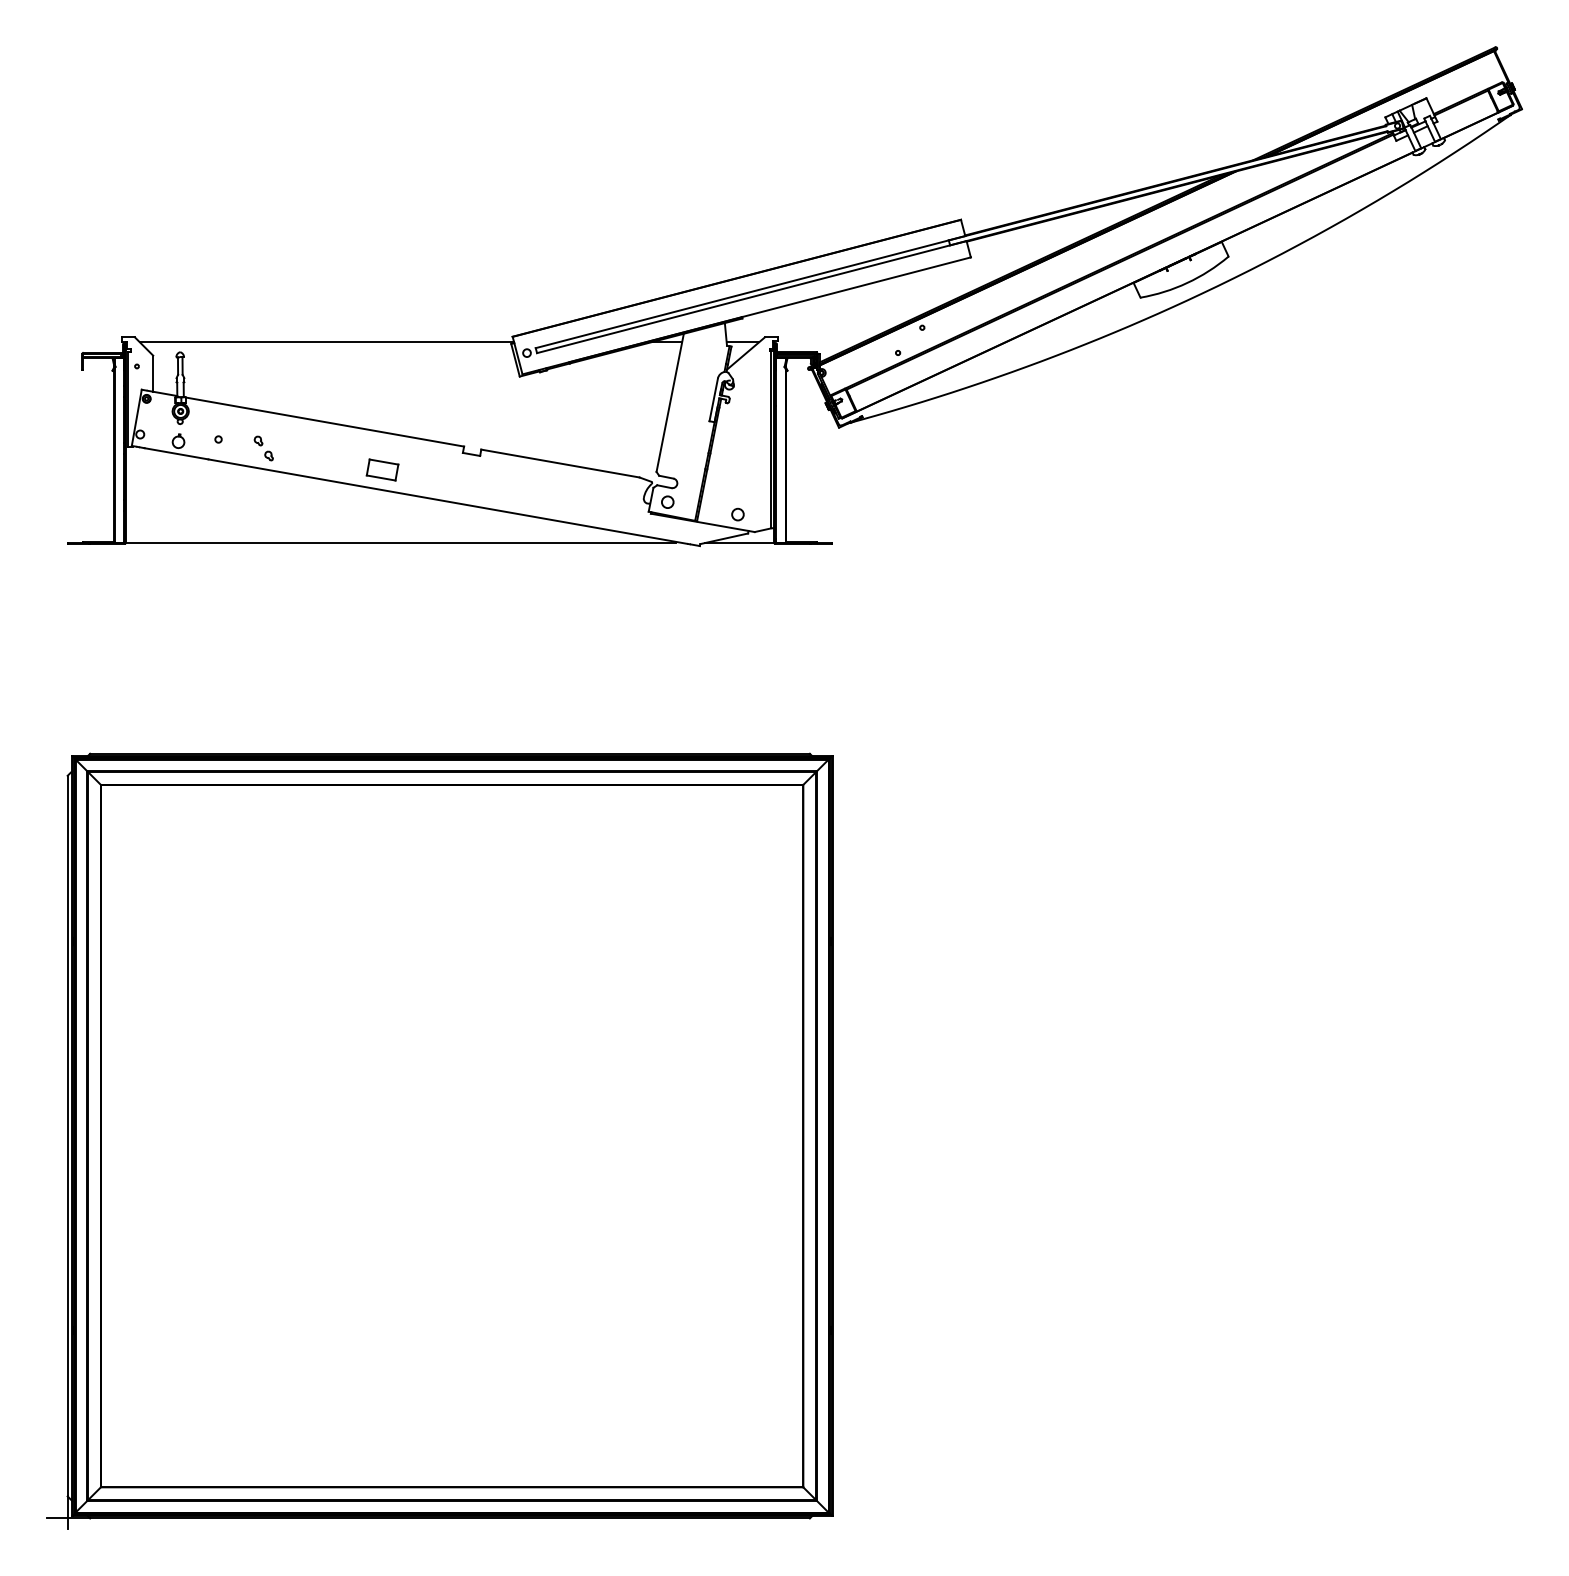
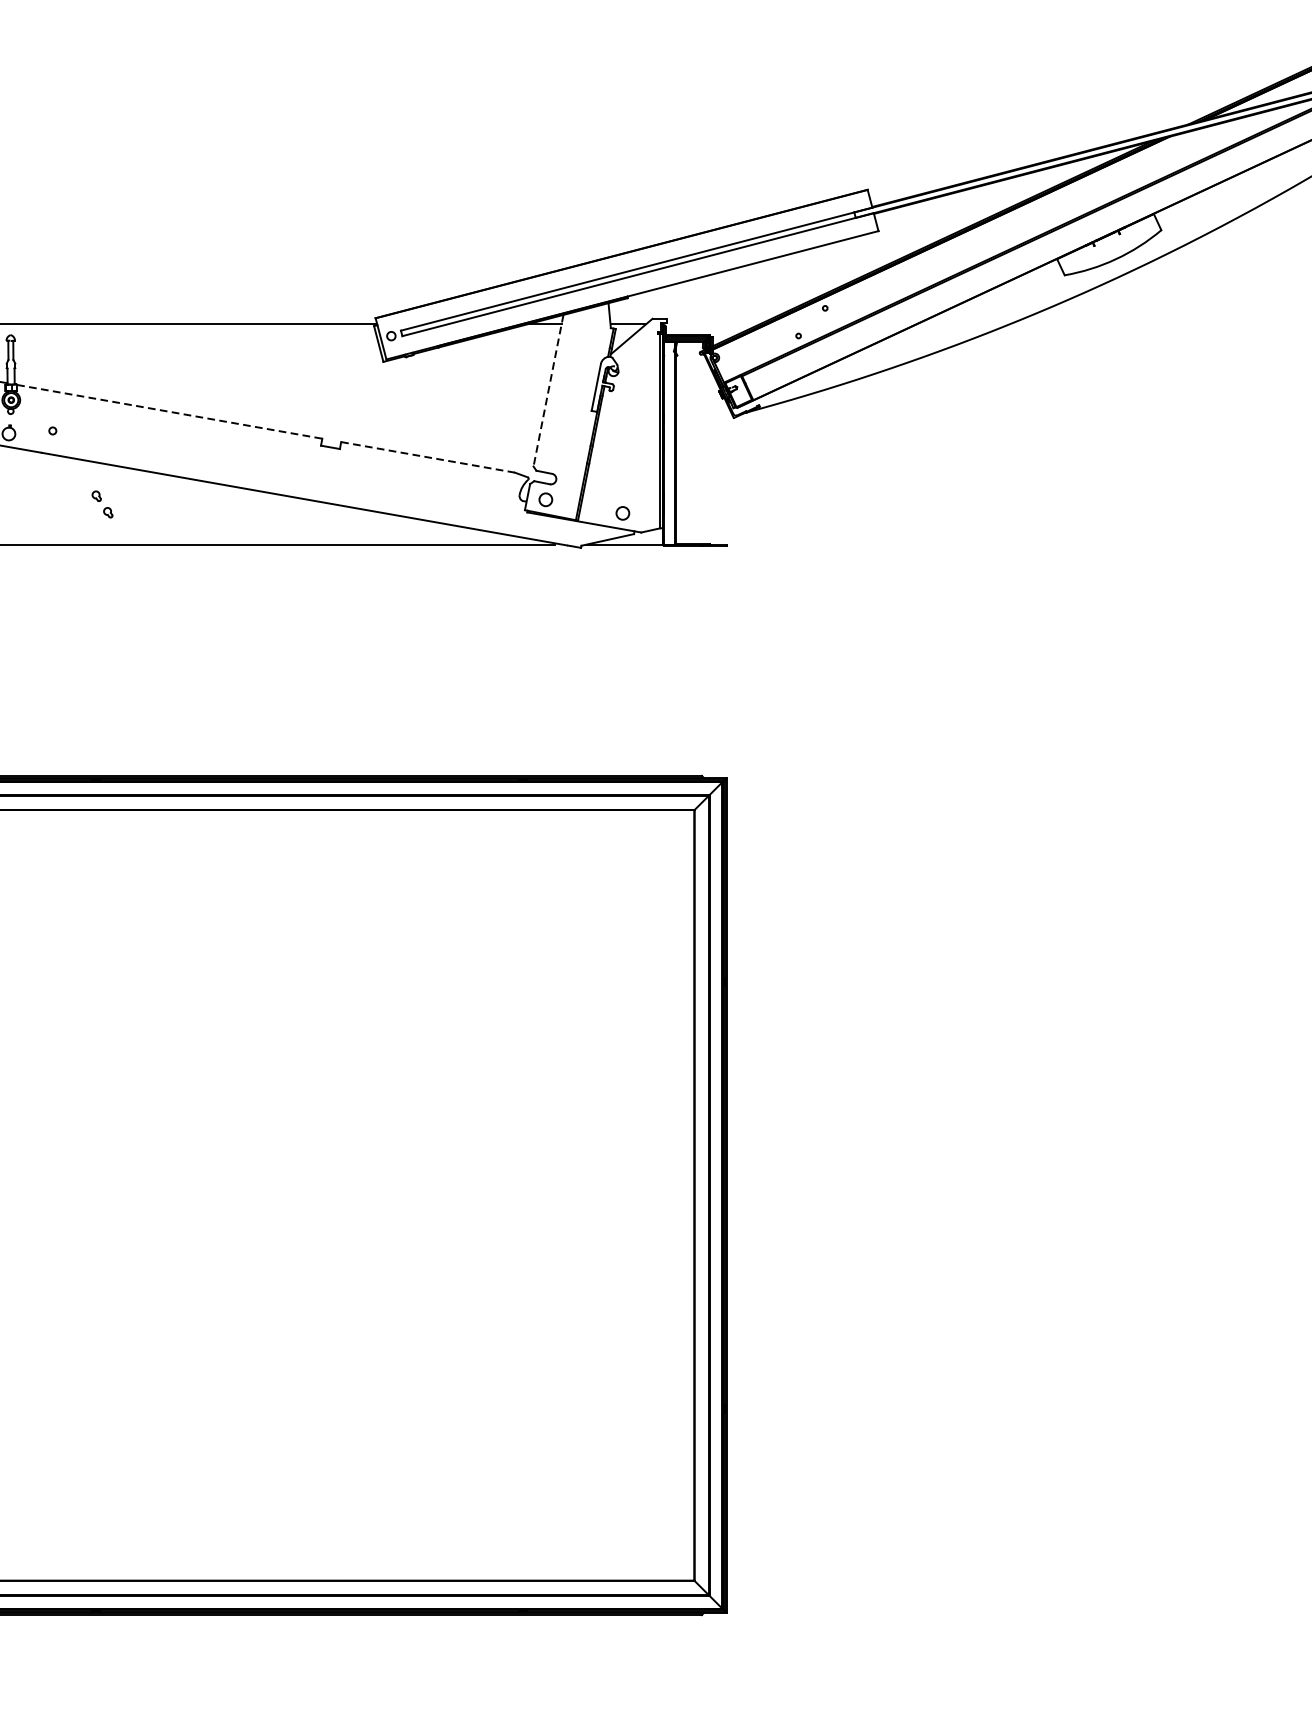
line: (670, 403) -> (548, 391), solid -> dashed
line: (325, 422) -> (170, 412), solid -> dashed
part: (263, 448) -> (102, 504), moved
line: (560, 463) -> (428, 457), solid -> dashed
part: (382, 469) -> (232, 463), removed

